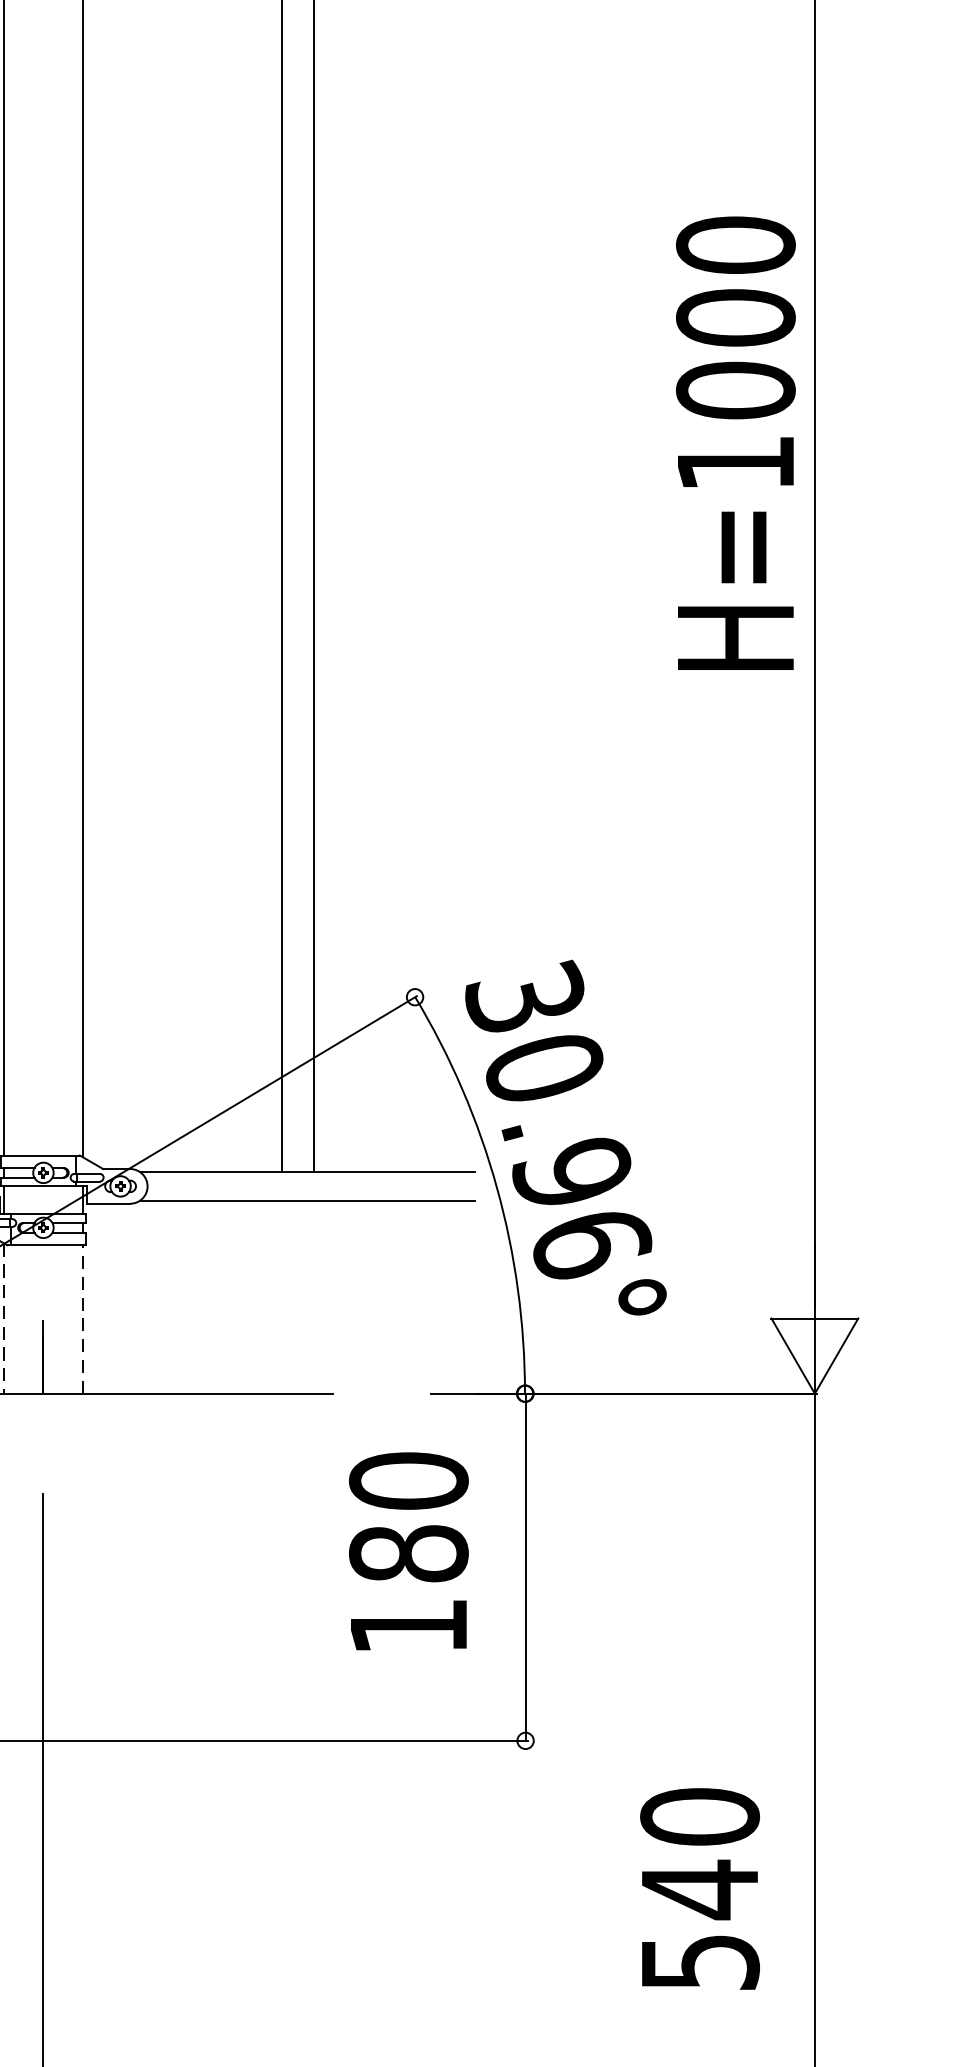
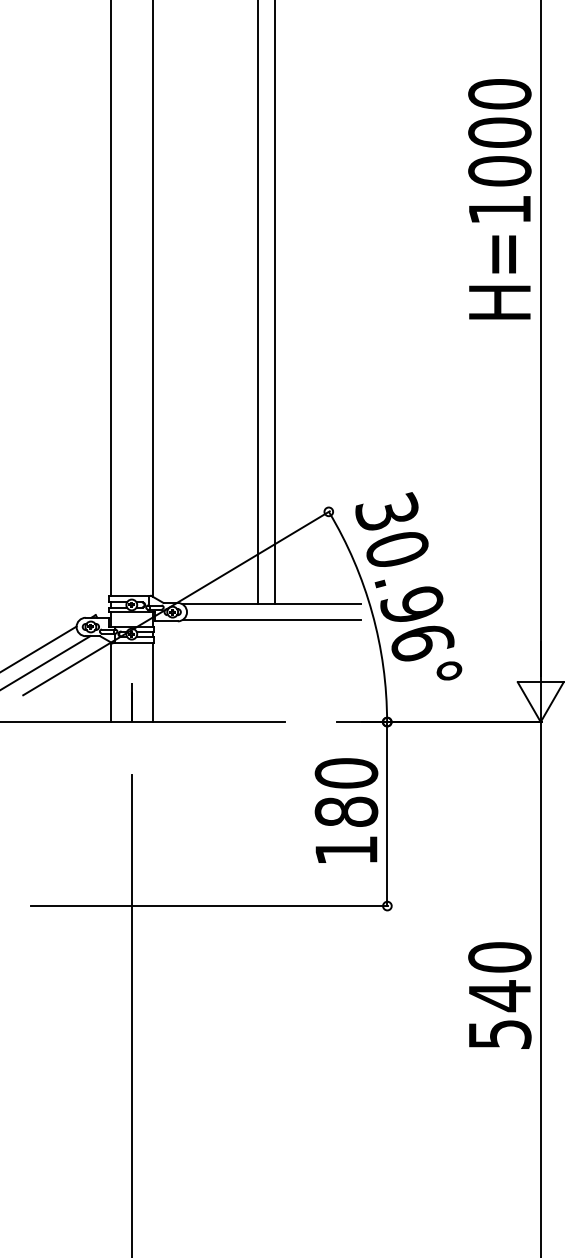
text: (735, 443) -> (499, 199), moved
line: (5, 1319) -> (111, 682), dashed -> solid
line: (82, 1319) -> (152, 682), dashed -> solid
text: (408, 1551) -> (346, 810), moved
text: (699, 1888) -> (499, 995), moved

